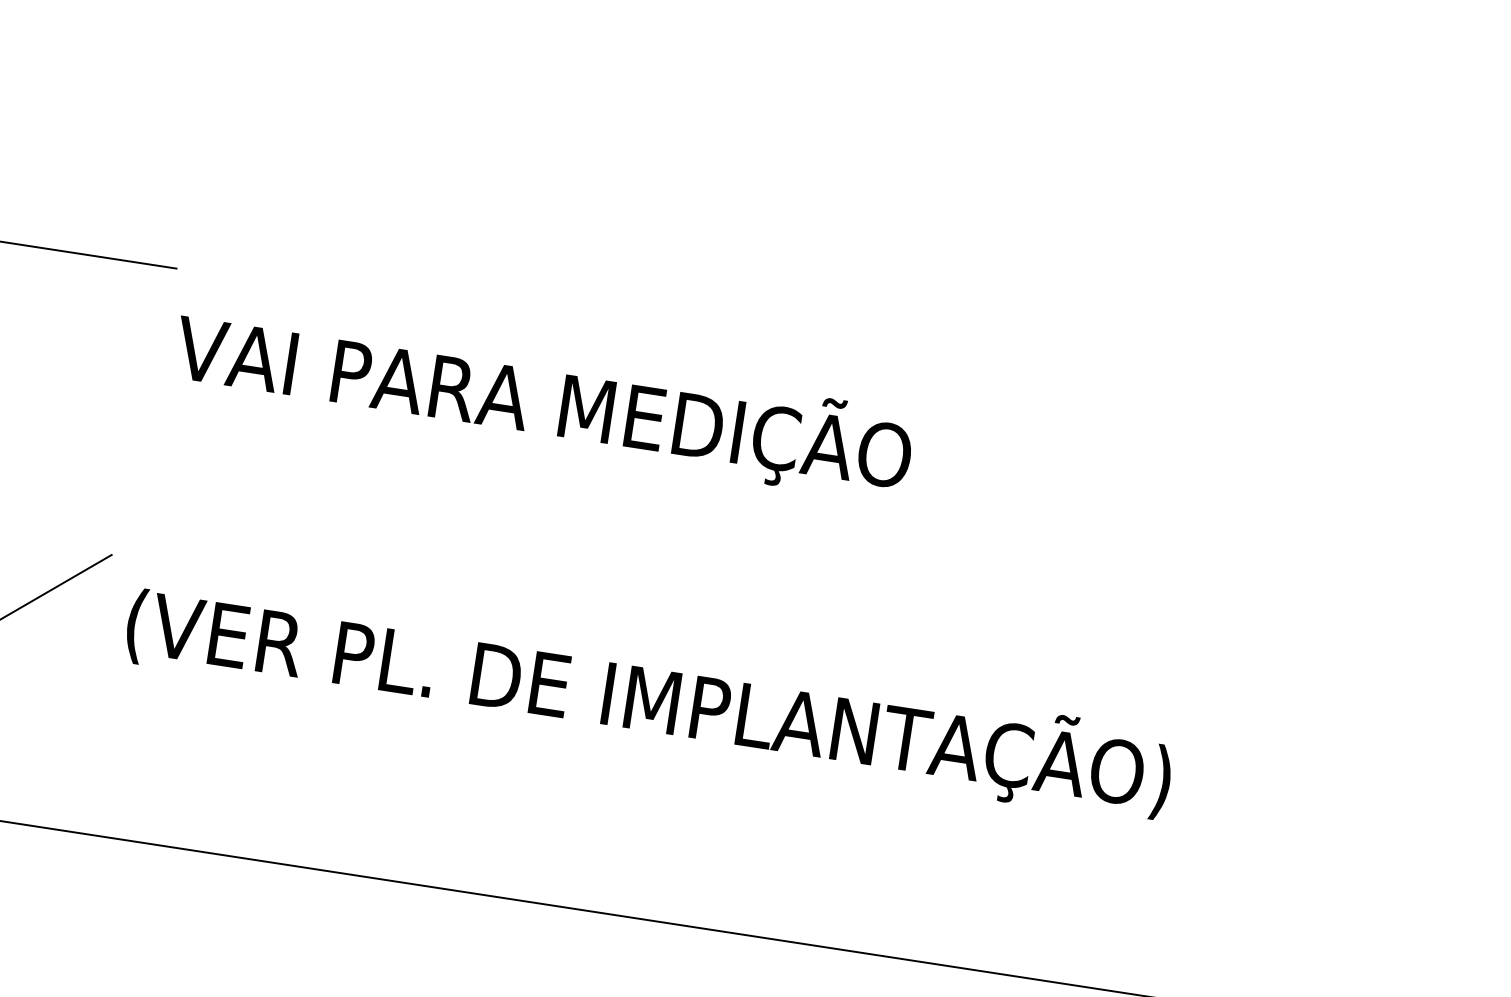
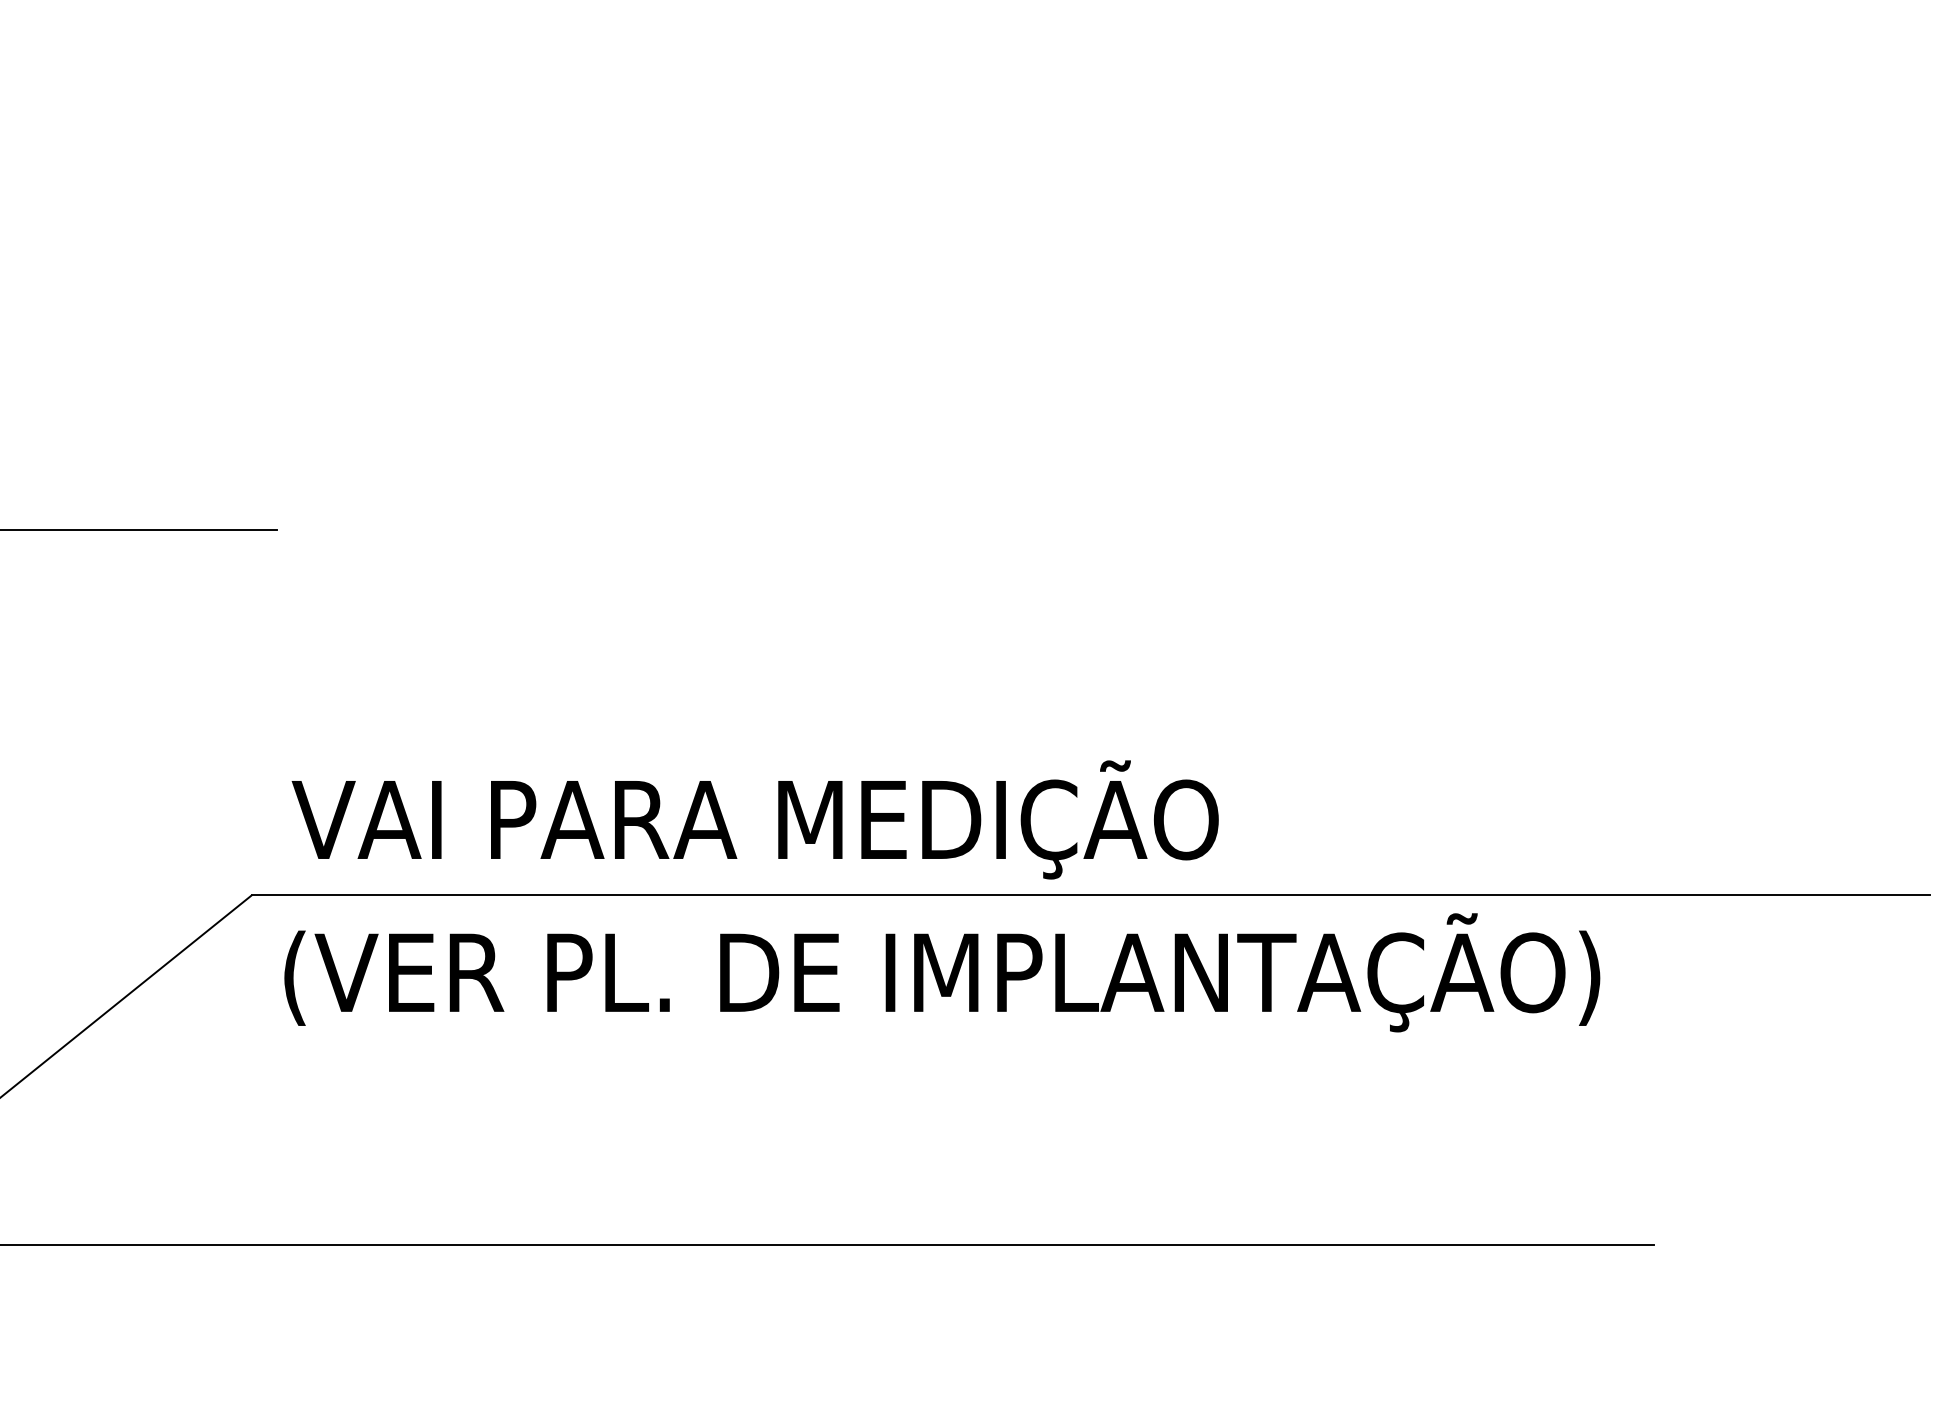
text: (542, 402) -> (754, 819), moved
line: (776, 656) -> (1090, 895), added

